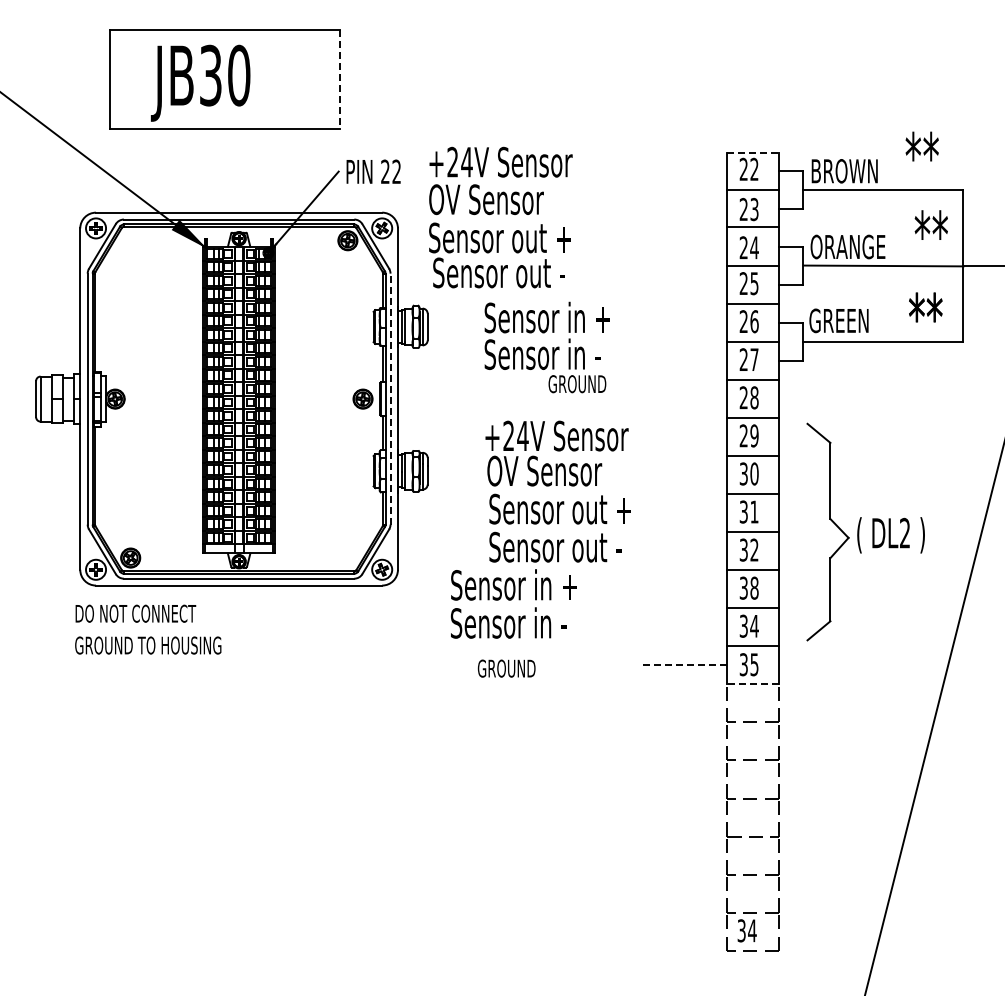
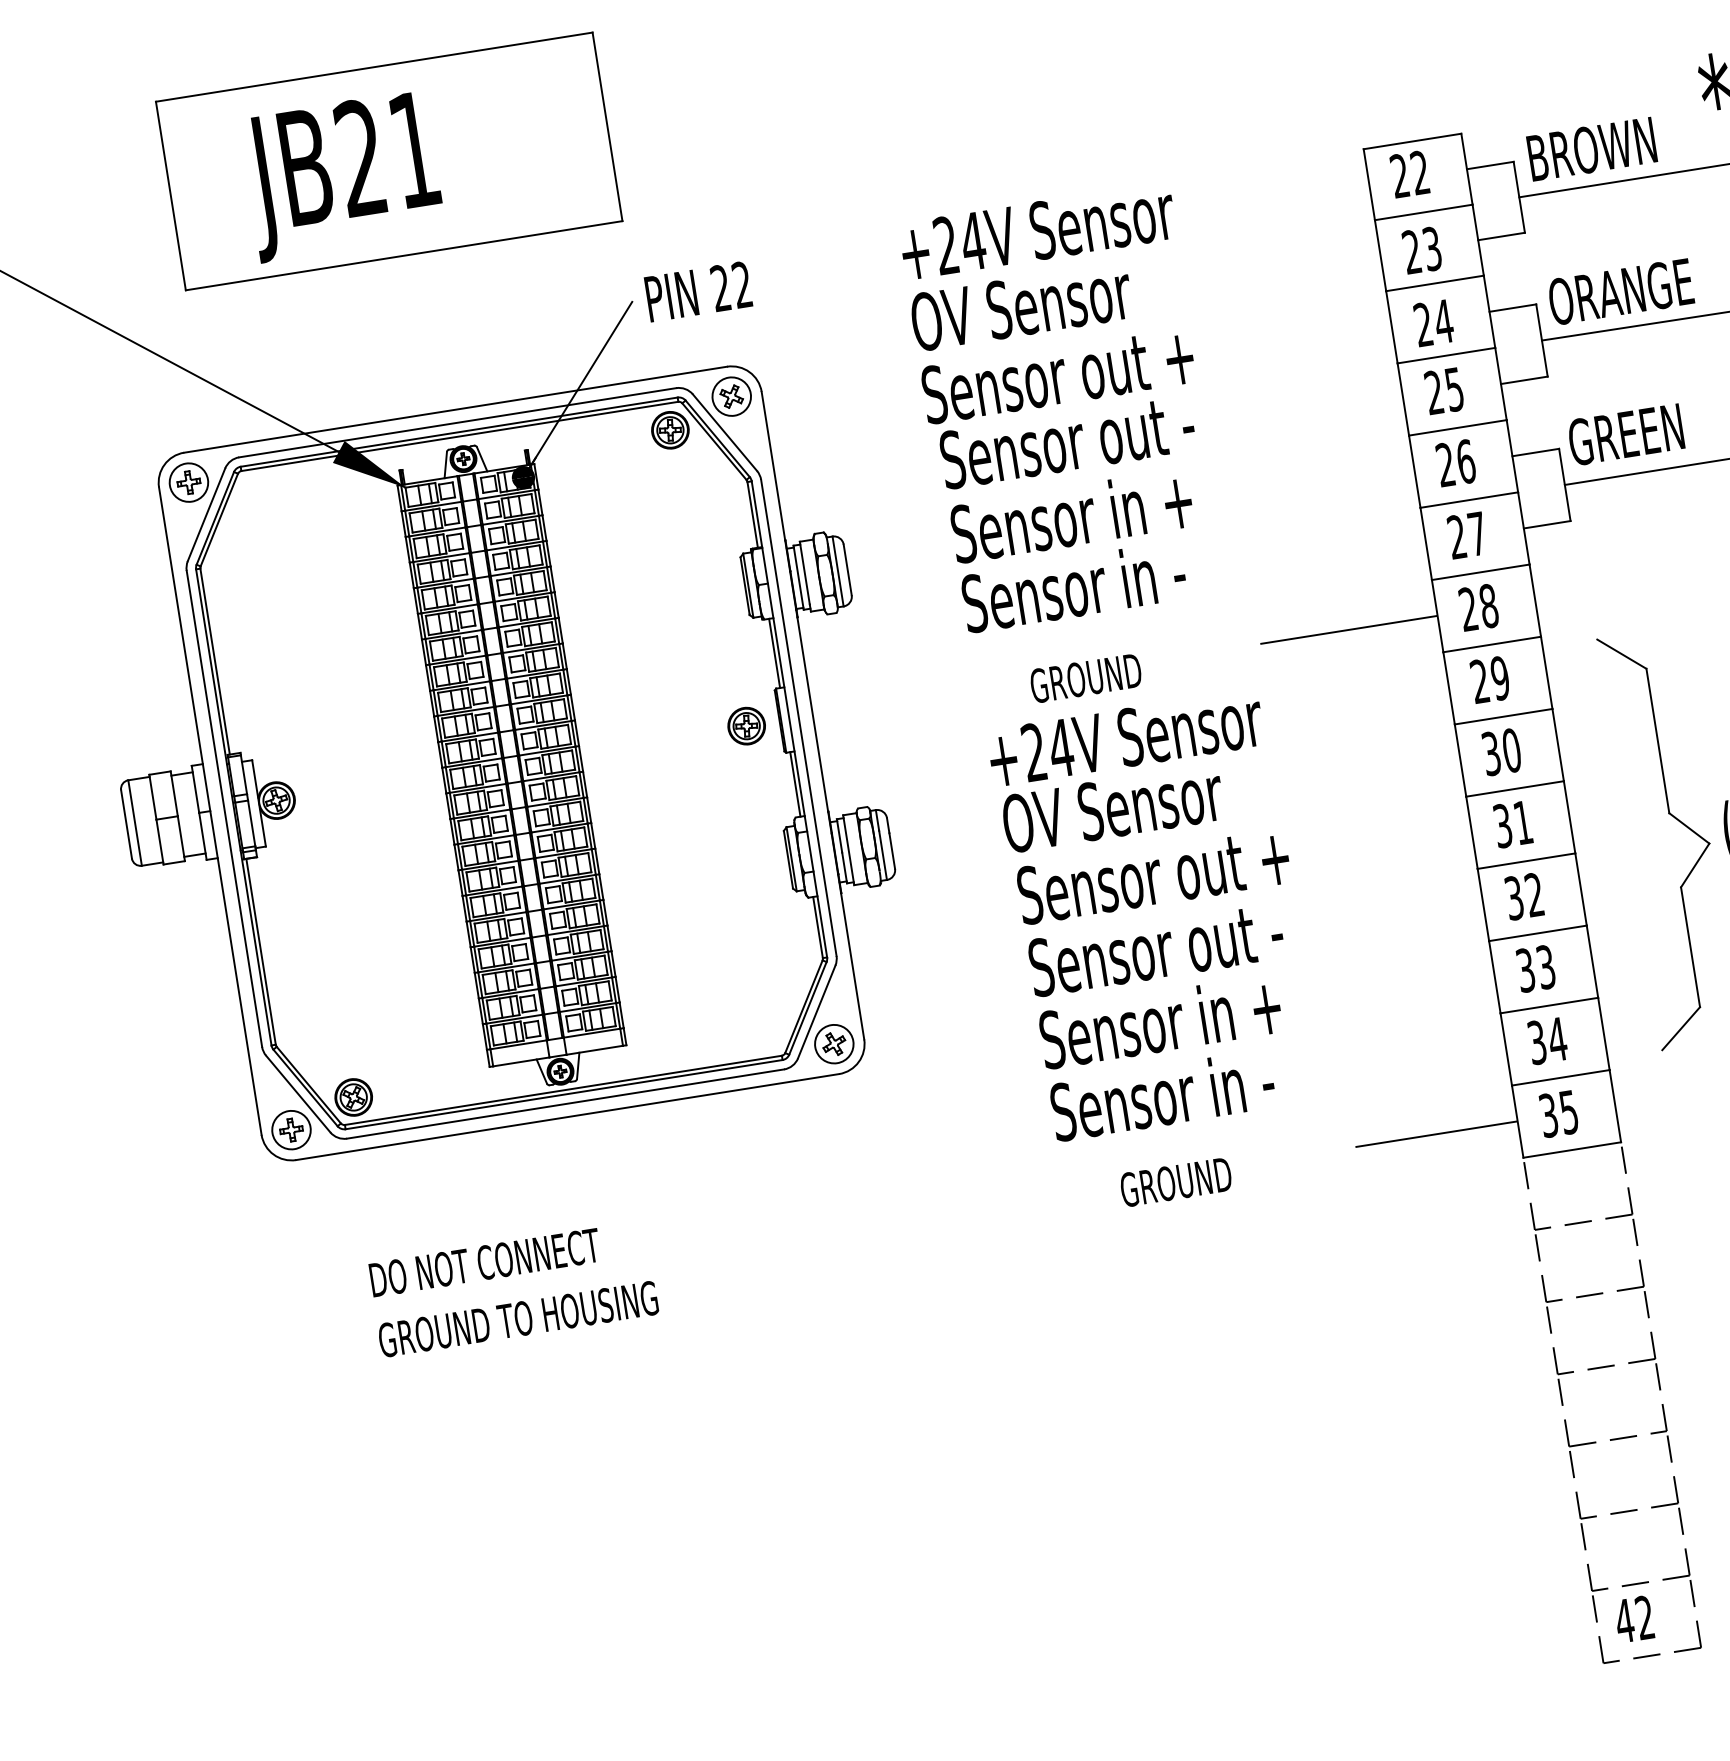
text: (225, 75) -> (388, 153), JB30 -> JB21
line: (340, 79) -> (607, 126), dashed -> solid
line: (753, 152) -> (1413, 141), dashed -> solid
text: (500, 217) -> (1053, 336), moved
text: (577, 384) -> (1086, 678), moved
line: (390, 398) -> (798, 716), dashed -> solid
line: (680, 398) -> (1348, 629), added
text: (754, 587) -> (1545, 965), 38 -> 33
text: (513, 603) -> (1165, 1057), moved
text: (148, 629) -> (513, 1288), moved
line: (684, 665) -> (1436, 1134), dashed -> solid
text: (506, 668) -> (1175, 1182), moved
line: (753, 684) -> (1573, 1150), dashed -> solid
text: (746, 930) -> (1633, 1618), 34 -> 42

